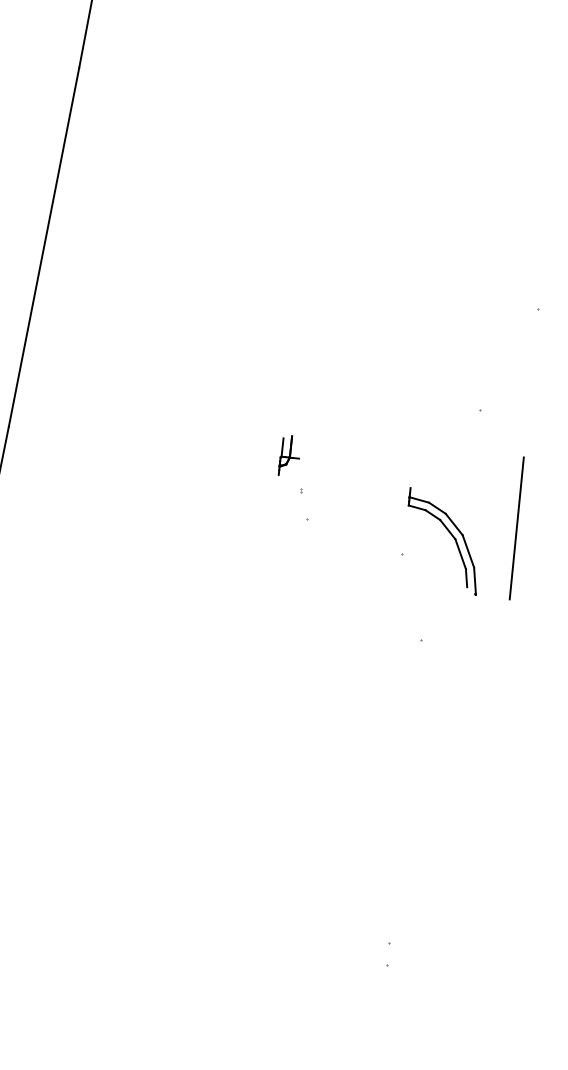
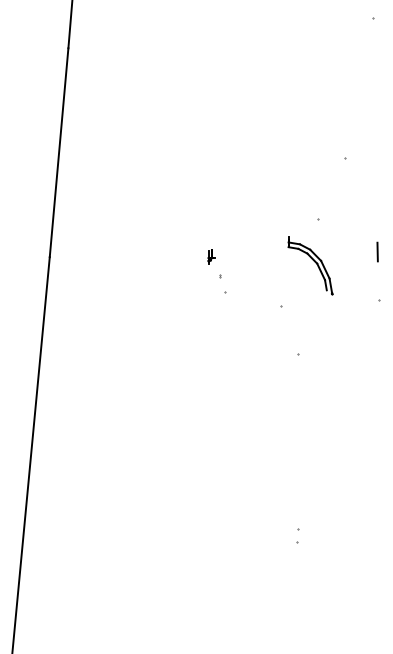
part: (289, 456) -> (211, 257), size x0.6
line: (516, 527) -> (345, 284), removed
part: (443, 541) -> (310, 265), moved

